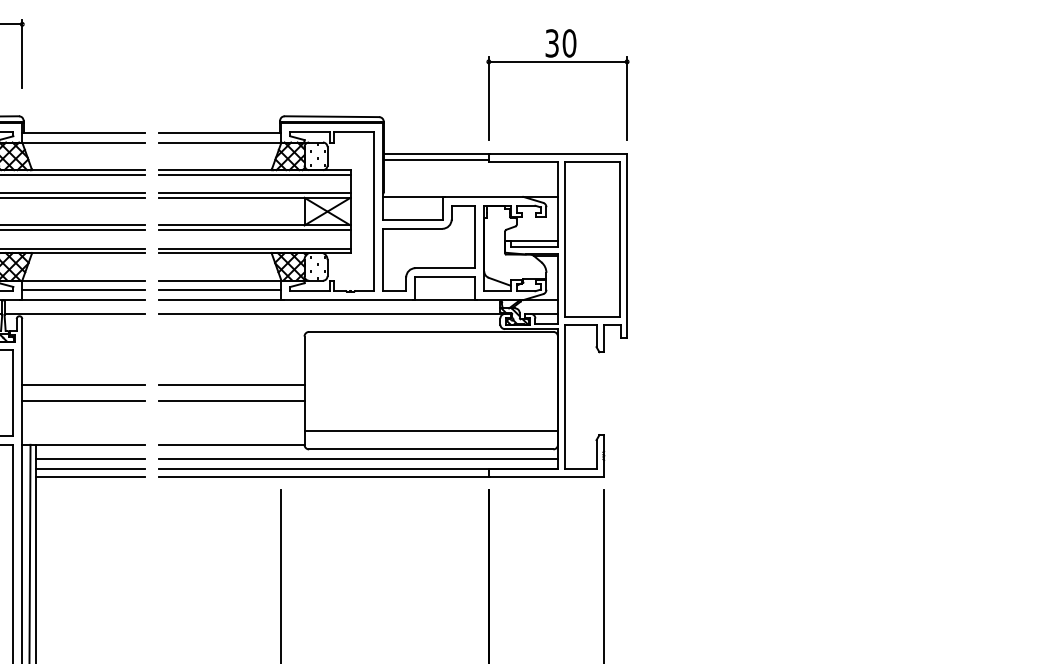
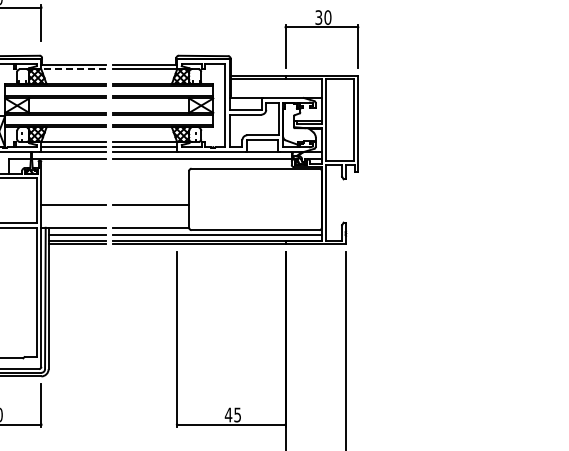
line: (83, 142) -> (73, 69), solid -> dashed
line: (83, 385) -> (73, 196), removed
line: (230, 385) -> (150, 196), removed
line: (431, 430) -> (255, 220), removed

